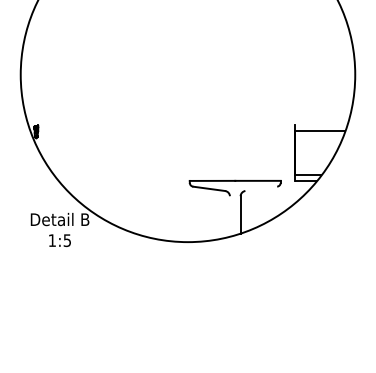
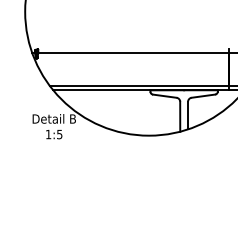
line: (162, 130) -> (130, 52), added
line: (174, 175) -> (139, 86), added
line: (176, 180) -> (140, 90), added
line: (261, 188) -> (203, 95), added
line: (229, 216) -> (179, 116), added

